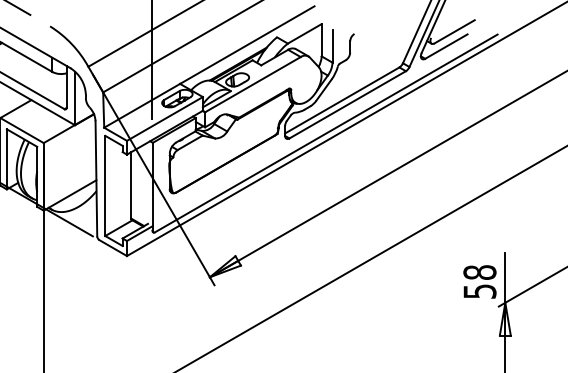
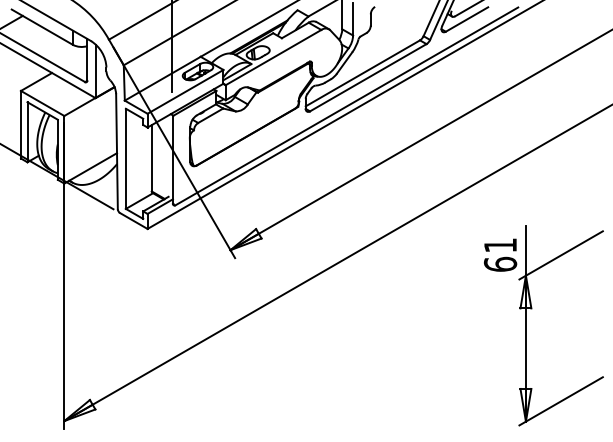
text: (479, 281) -> (500, 254), 58 -> 61

